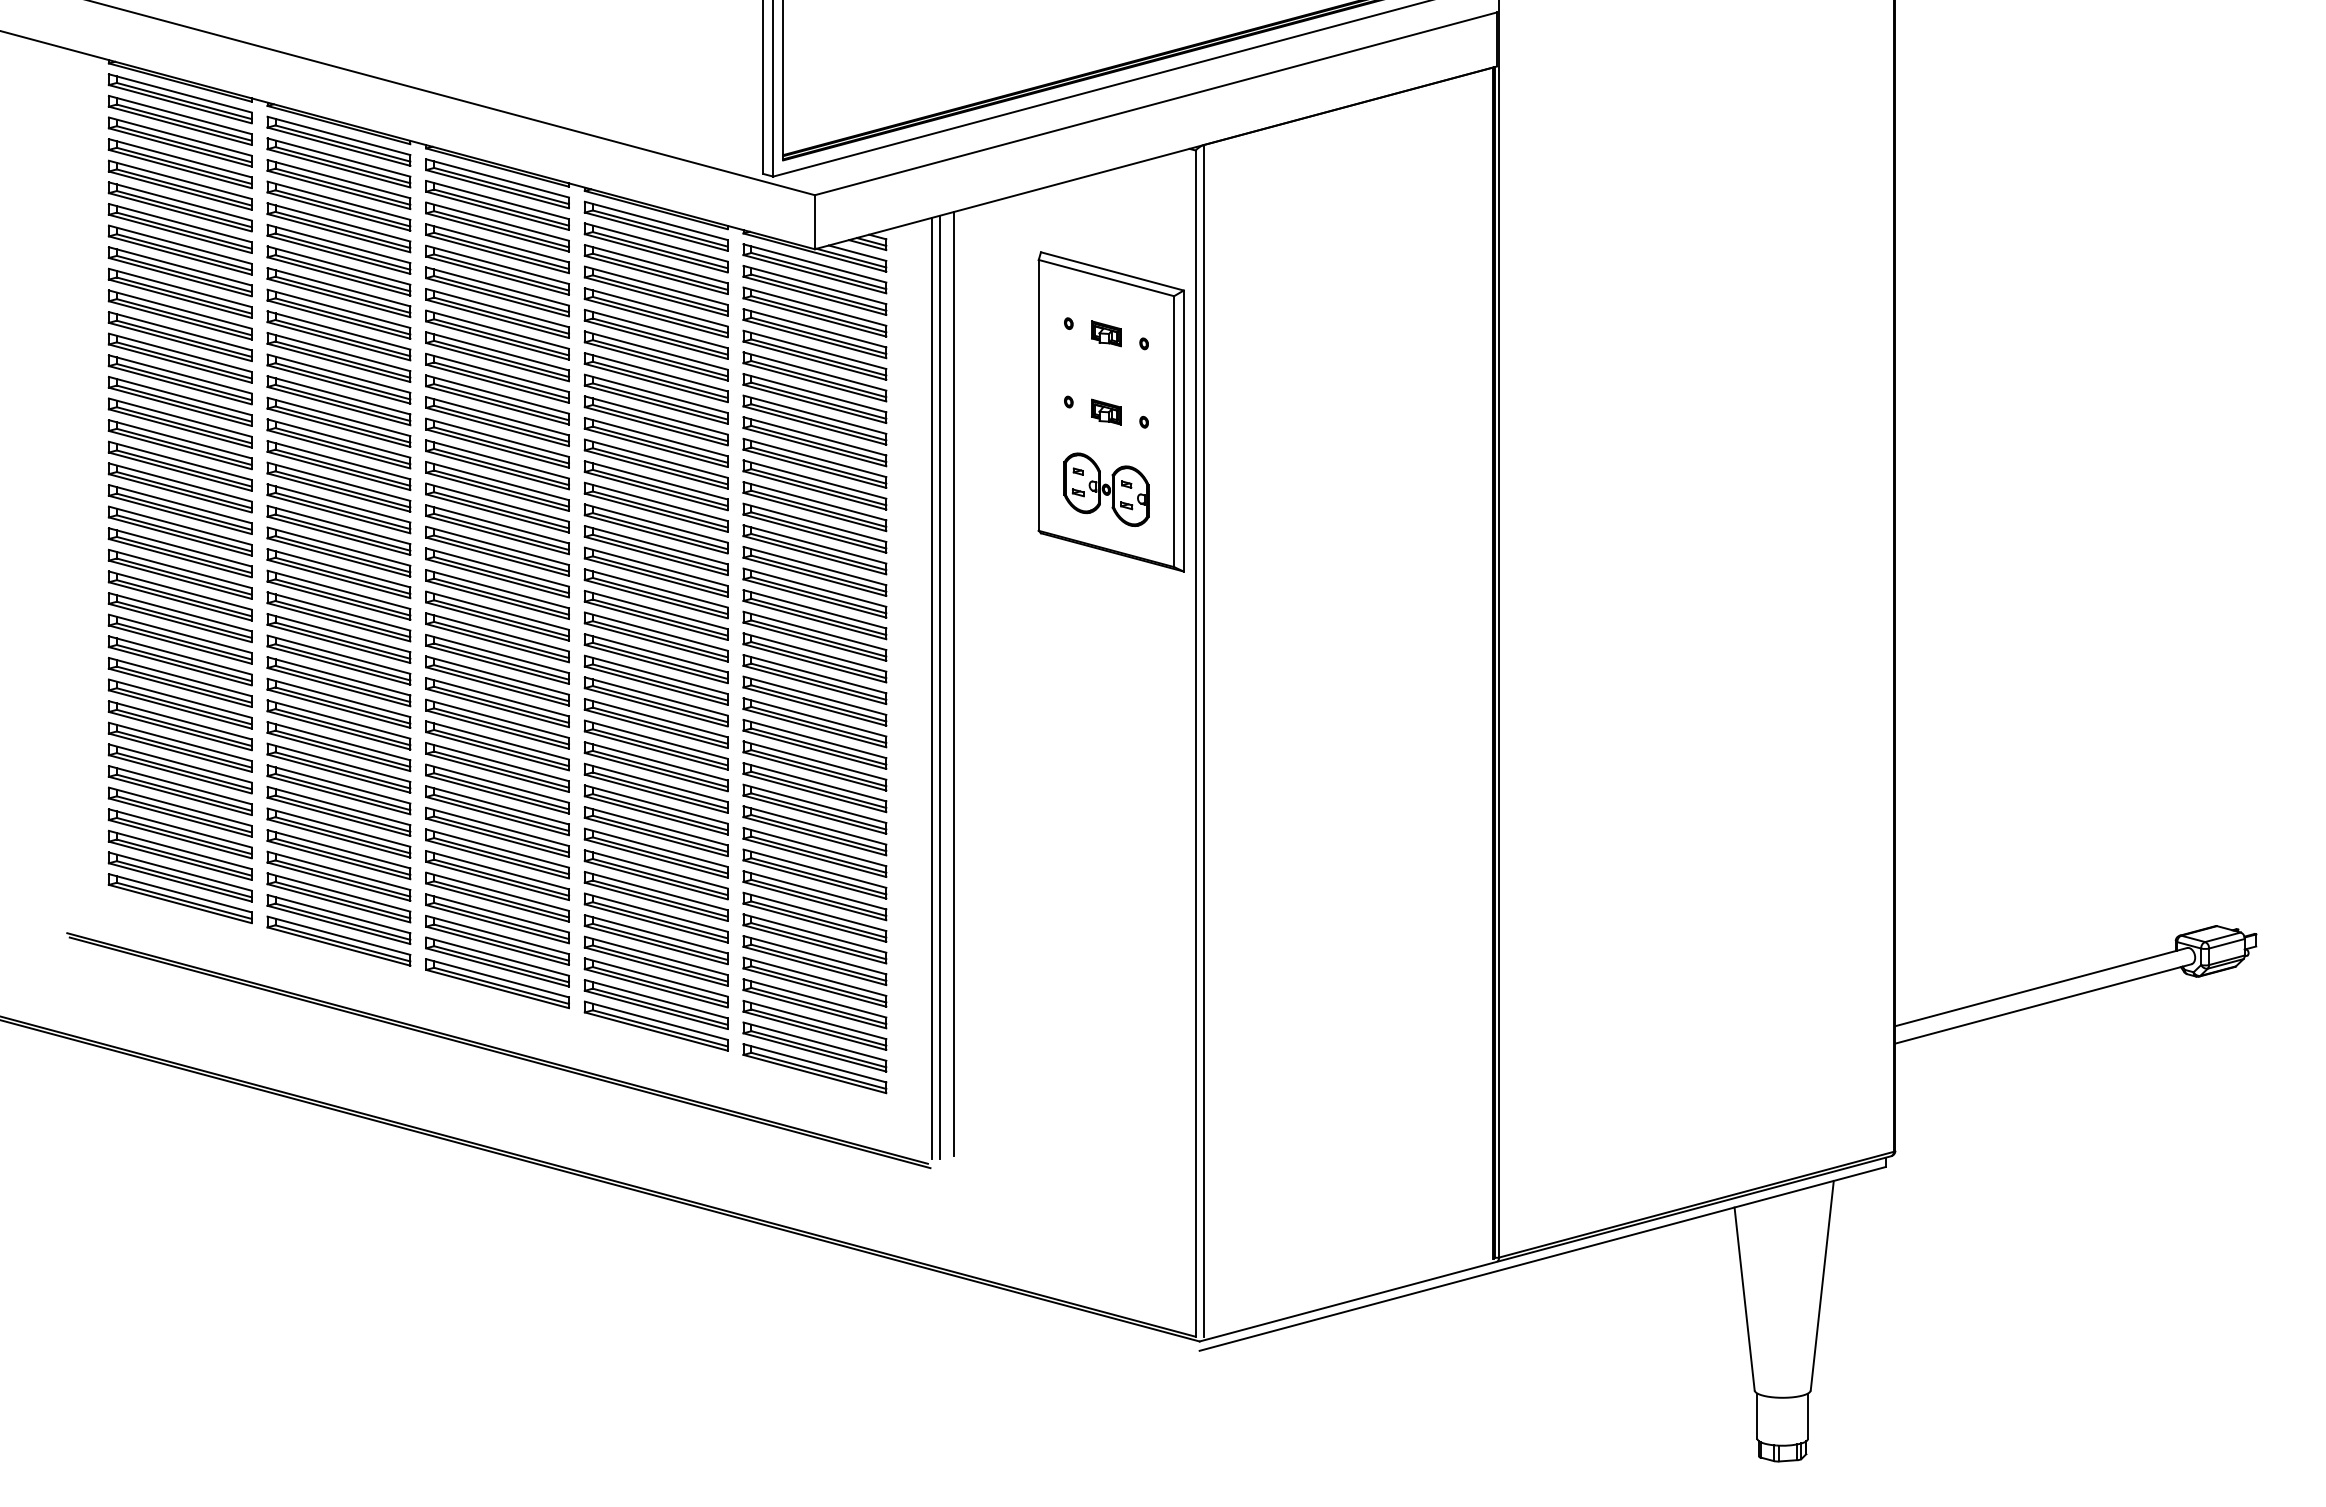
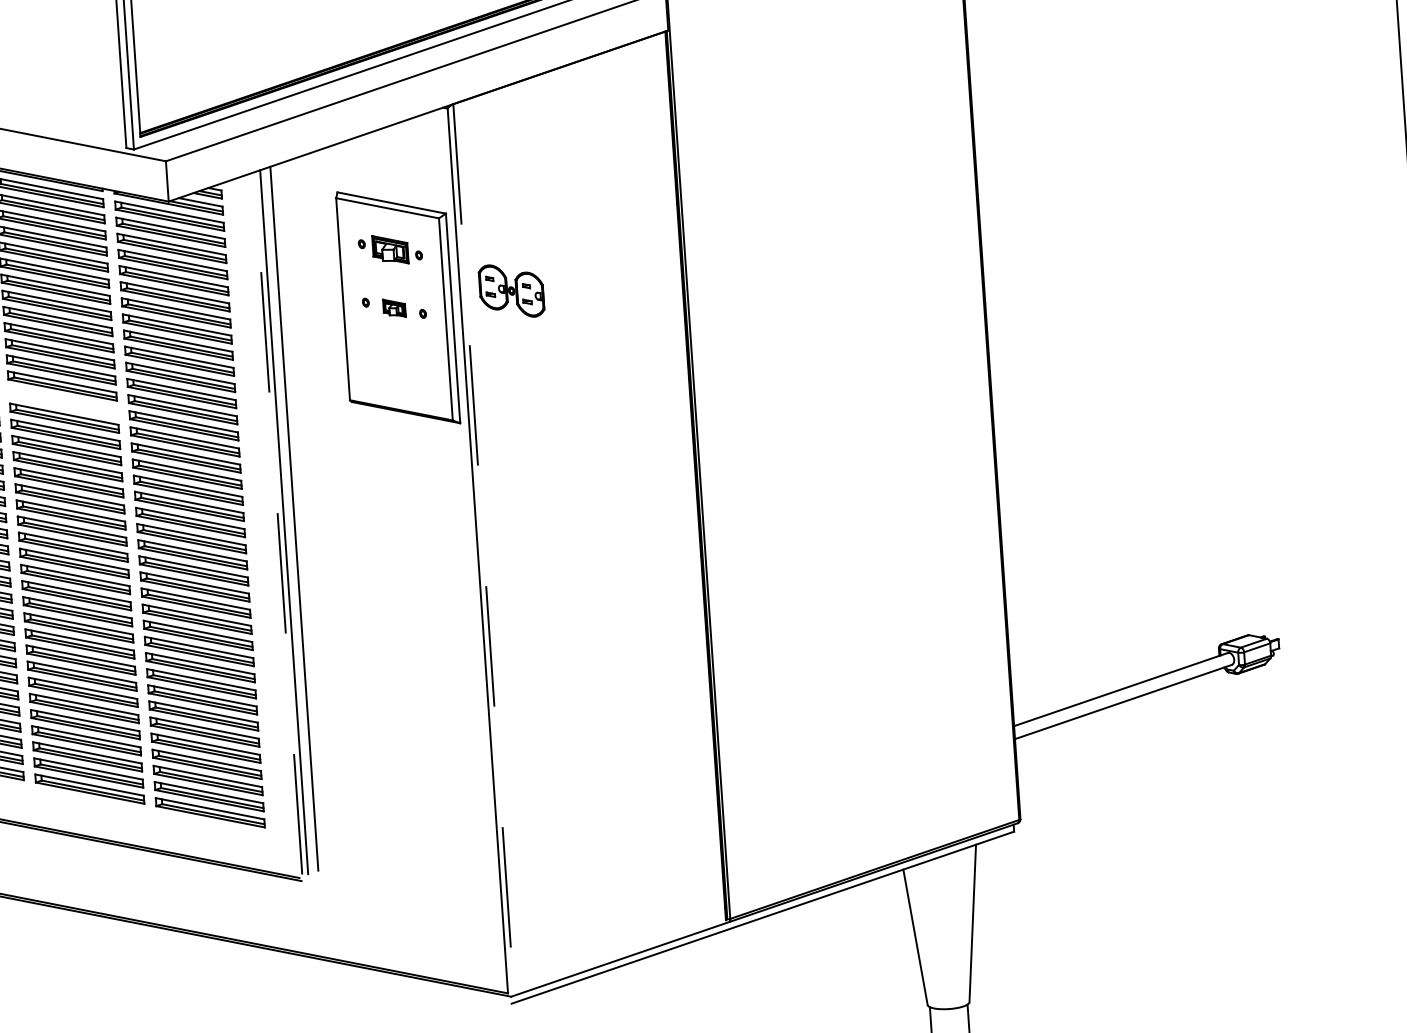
part: (1106, 333) -> (390, 249), size x1.6
part: (1106, 489) -> (511, 290), moved
part: (655, 506) -> (62, 401), removed
line: (931, 688) -> (277, 523), solid -> dashed
line: (1203, 740) -> (483, 548), solid -> dashed

